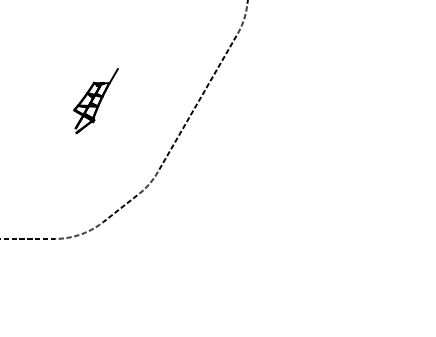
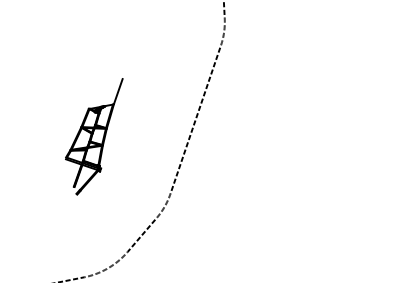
part: (95, 100) -> (97, 136), size x1.67

